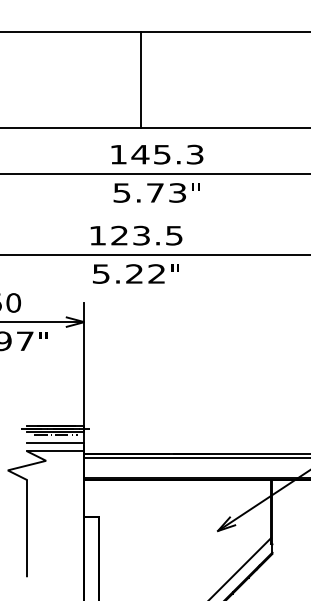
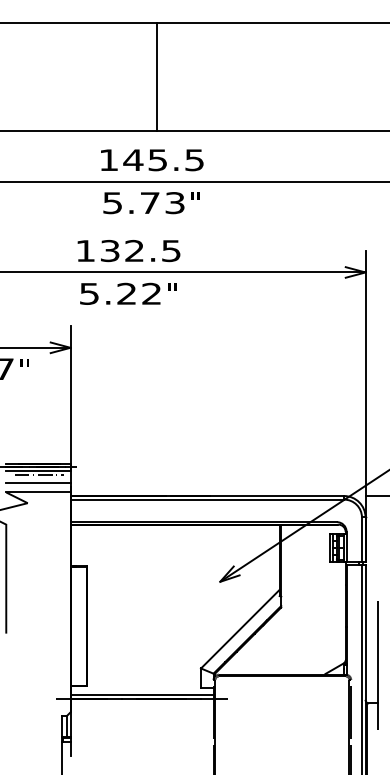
line: (141, 79) -> (157, 76), moved
text: (195, 154) -> (194, 159), 145.3 -> 145.5
text: (129, 236) -> (121, 251), 123.5 -> 132.5

